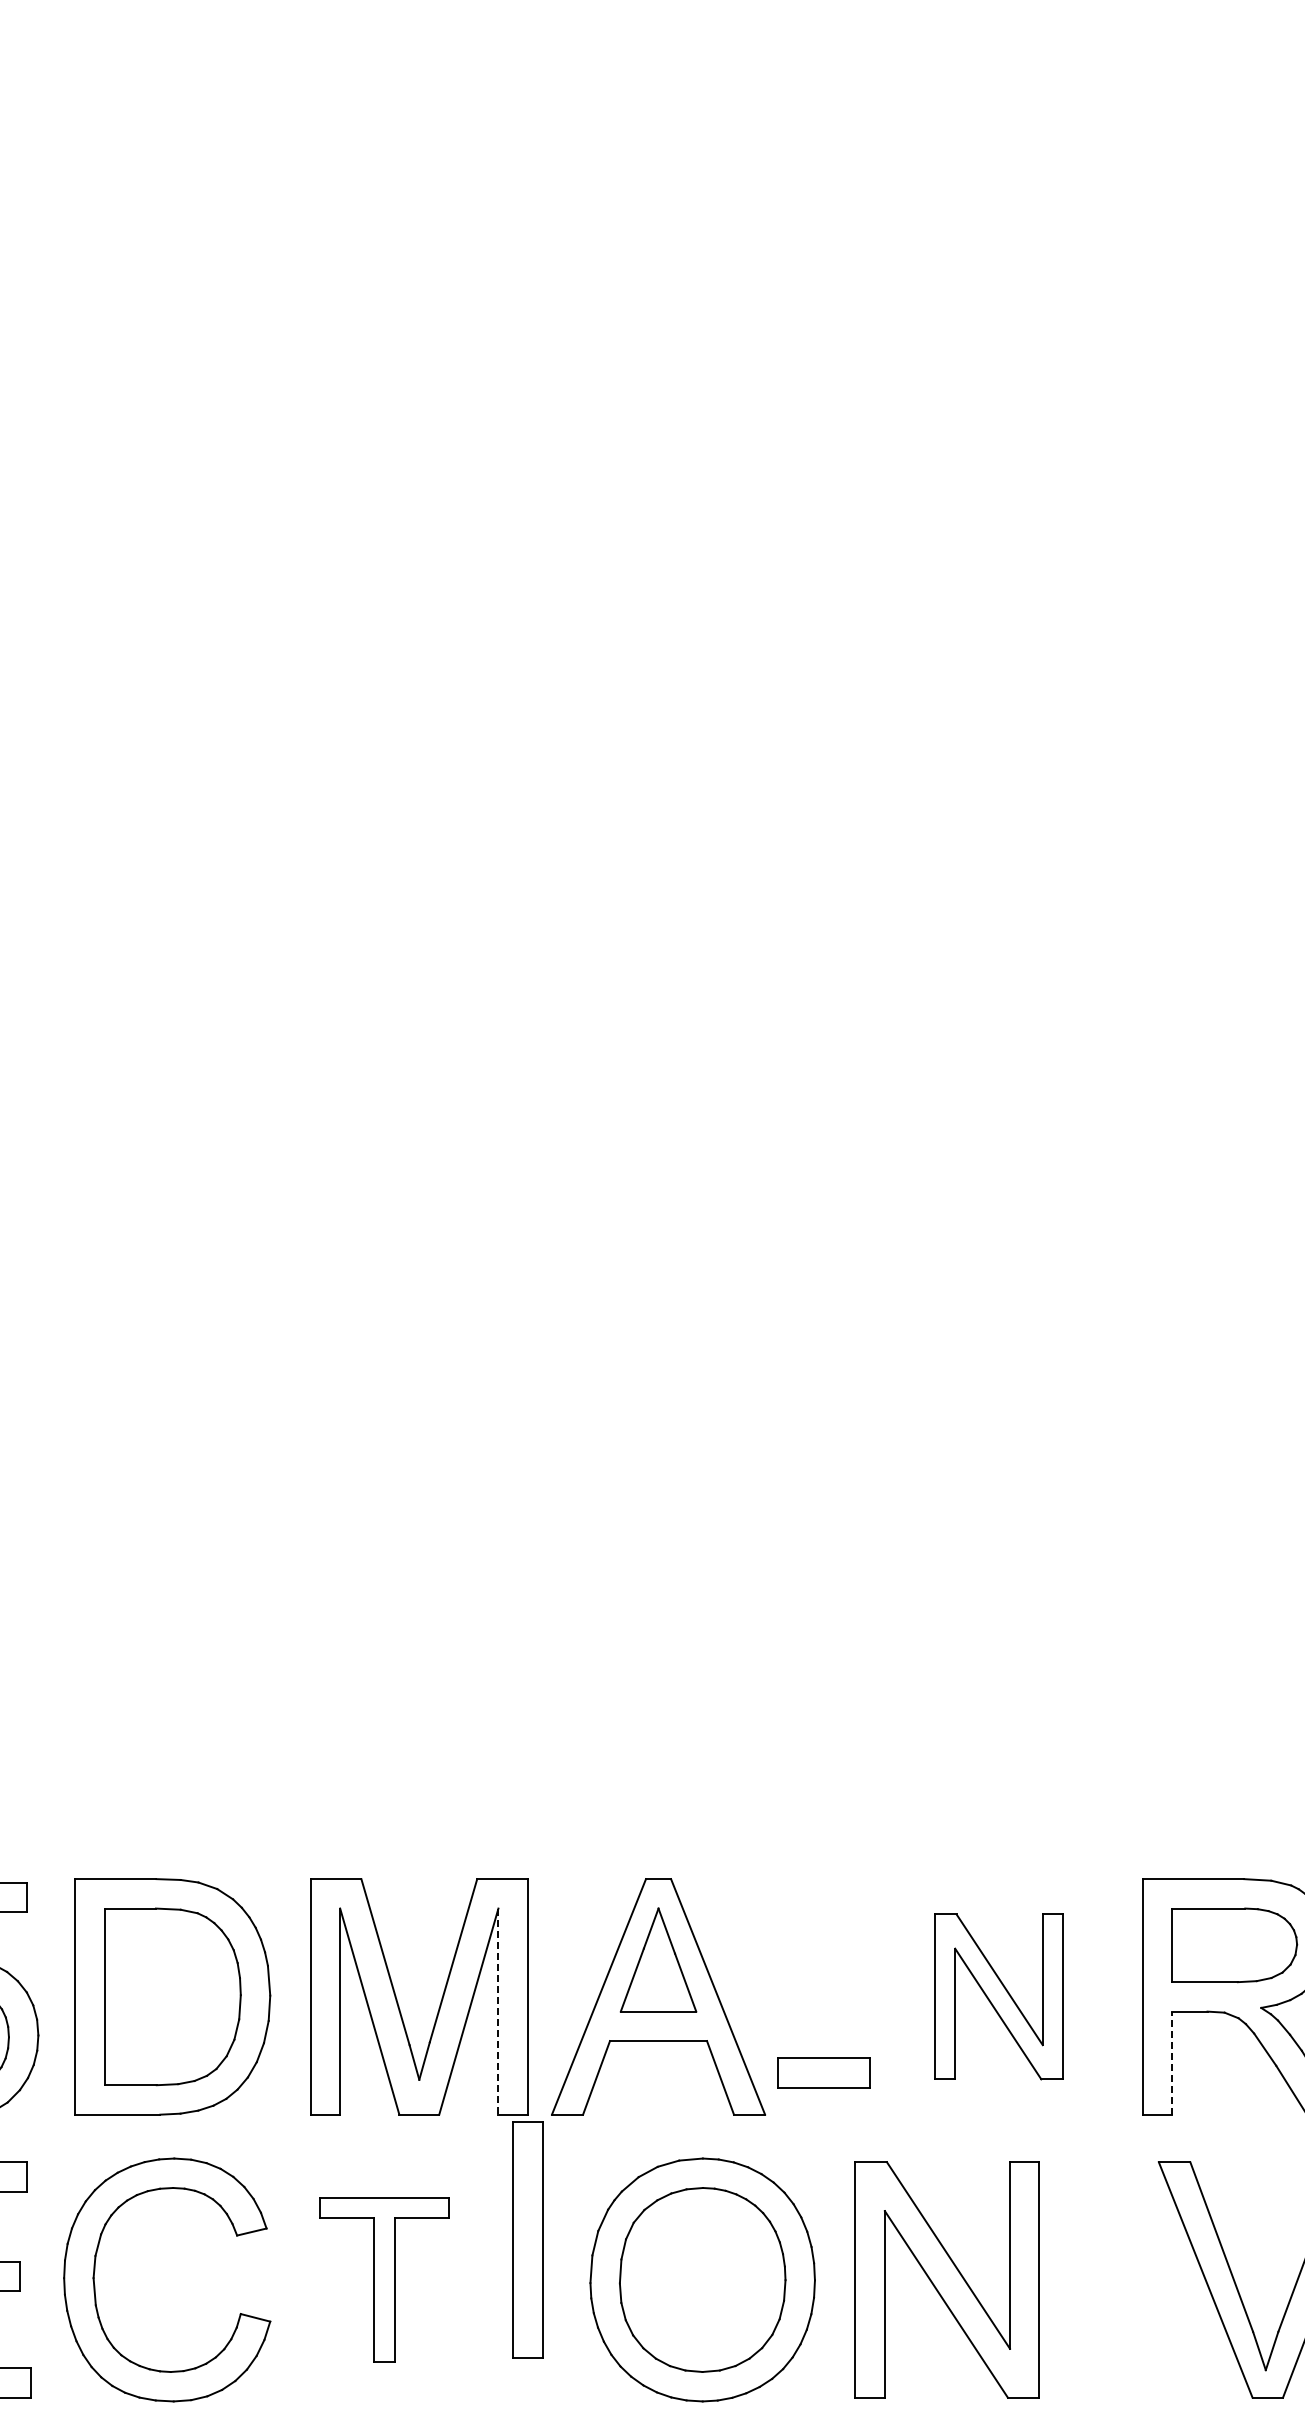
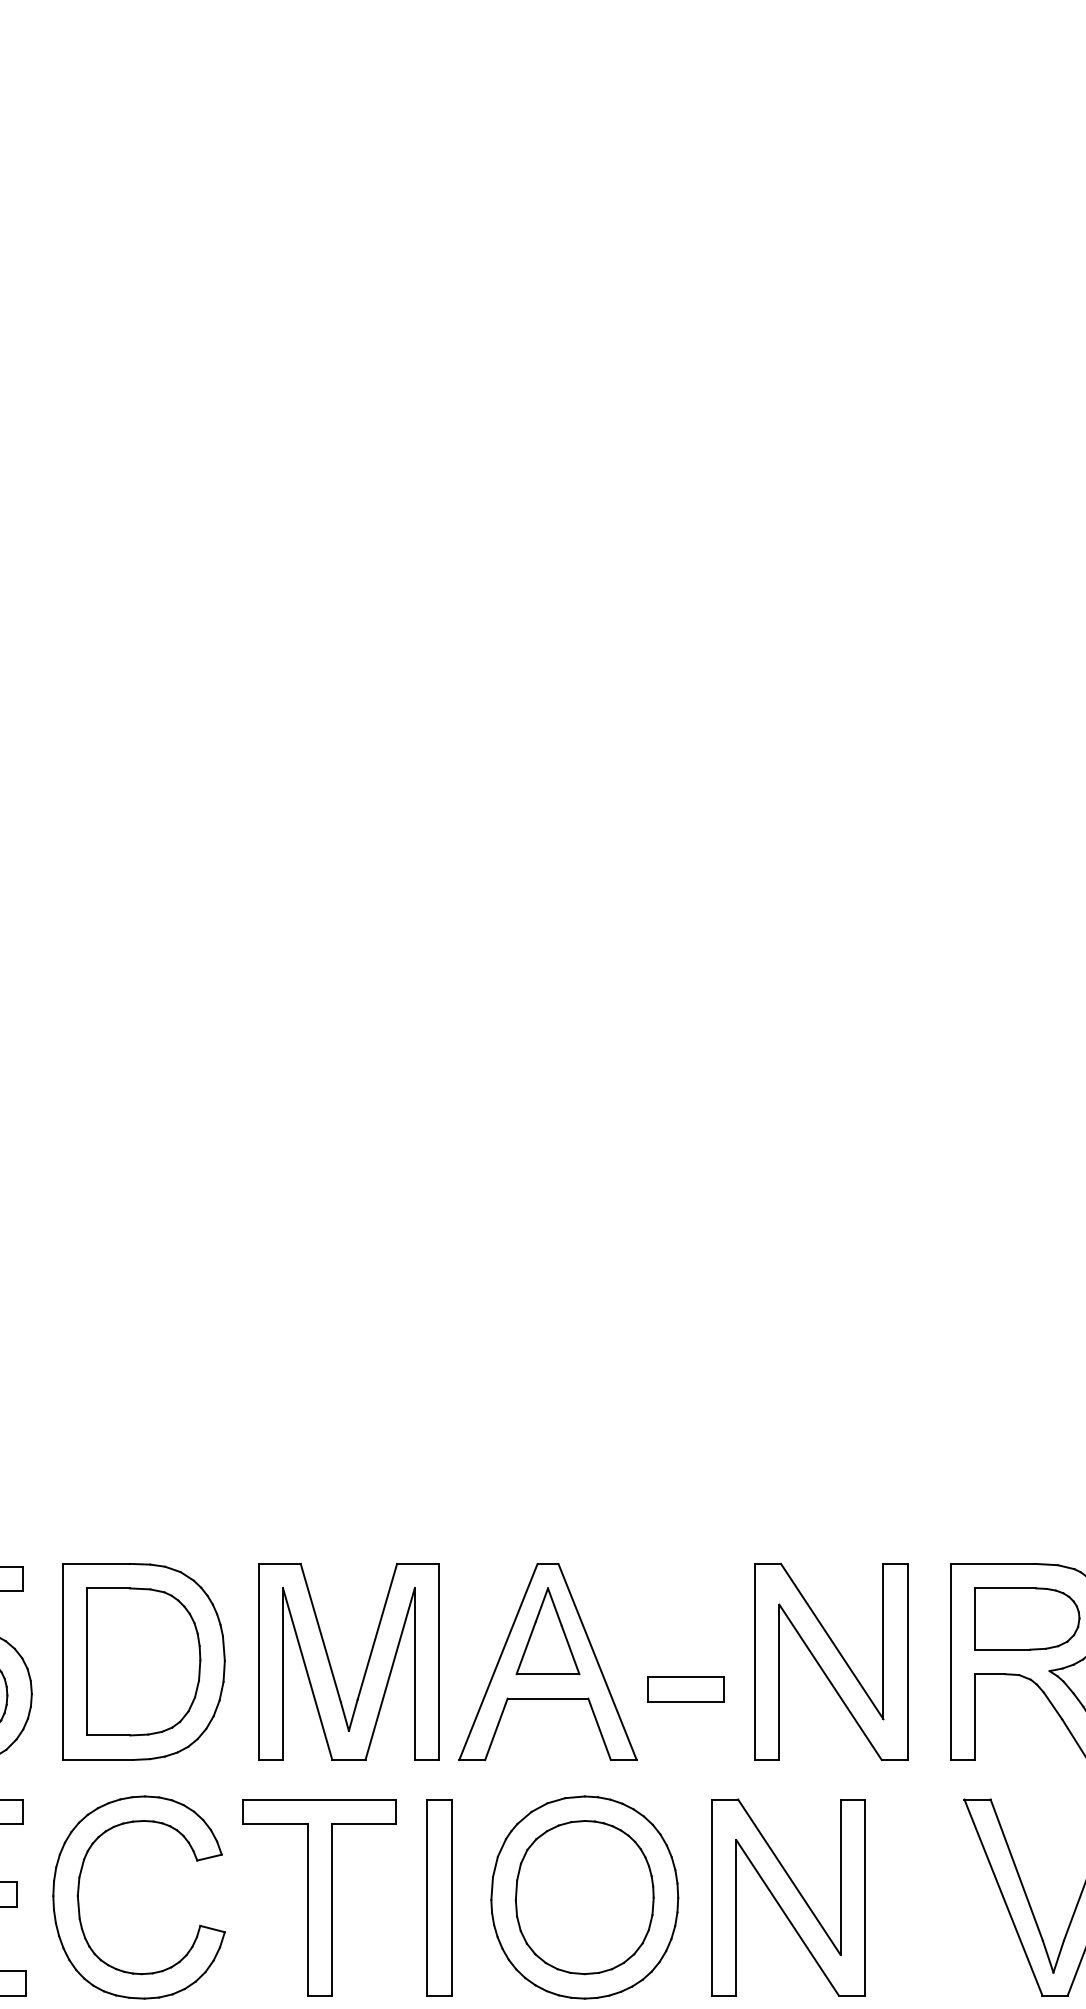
part: (998, 1996) -> (830, 1661), size x1.43
line: (498, 2012) -> (414, 1674), dashed -> solid
line: (1171, 2063) -> (974, 1717), dashed -> solid
part: (823, 2072) -> (685, 1689), moved
part: (527, 2239) -> (438, 1897), moved
part: (383, 2279) -> (319, 1897), size x1.43

